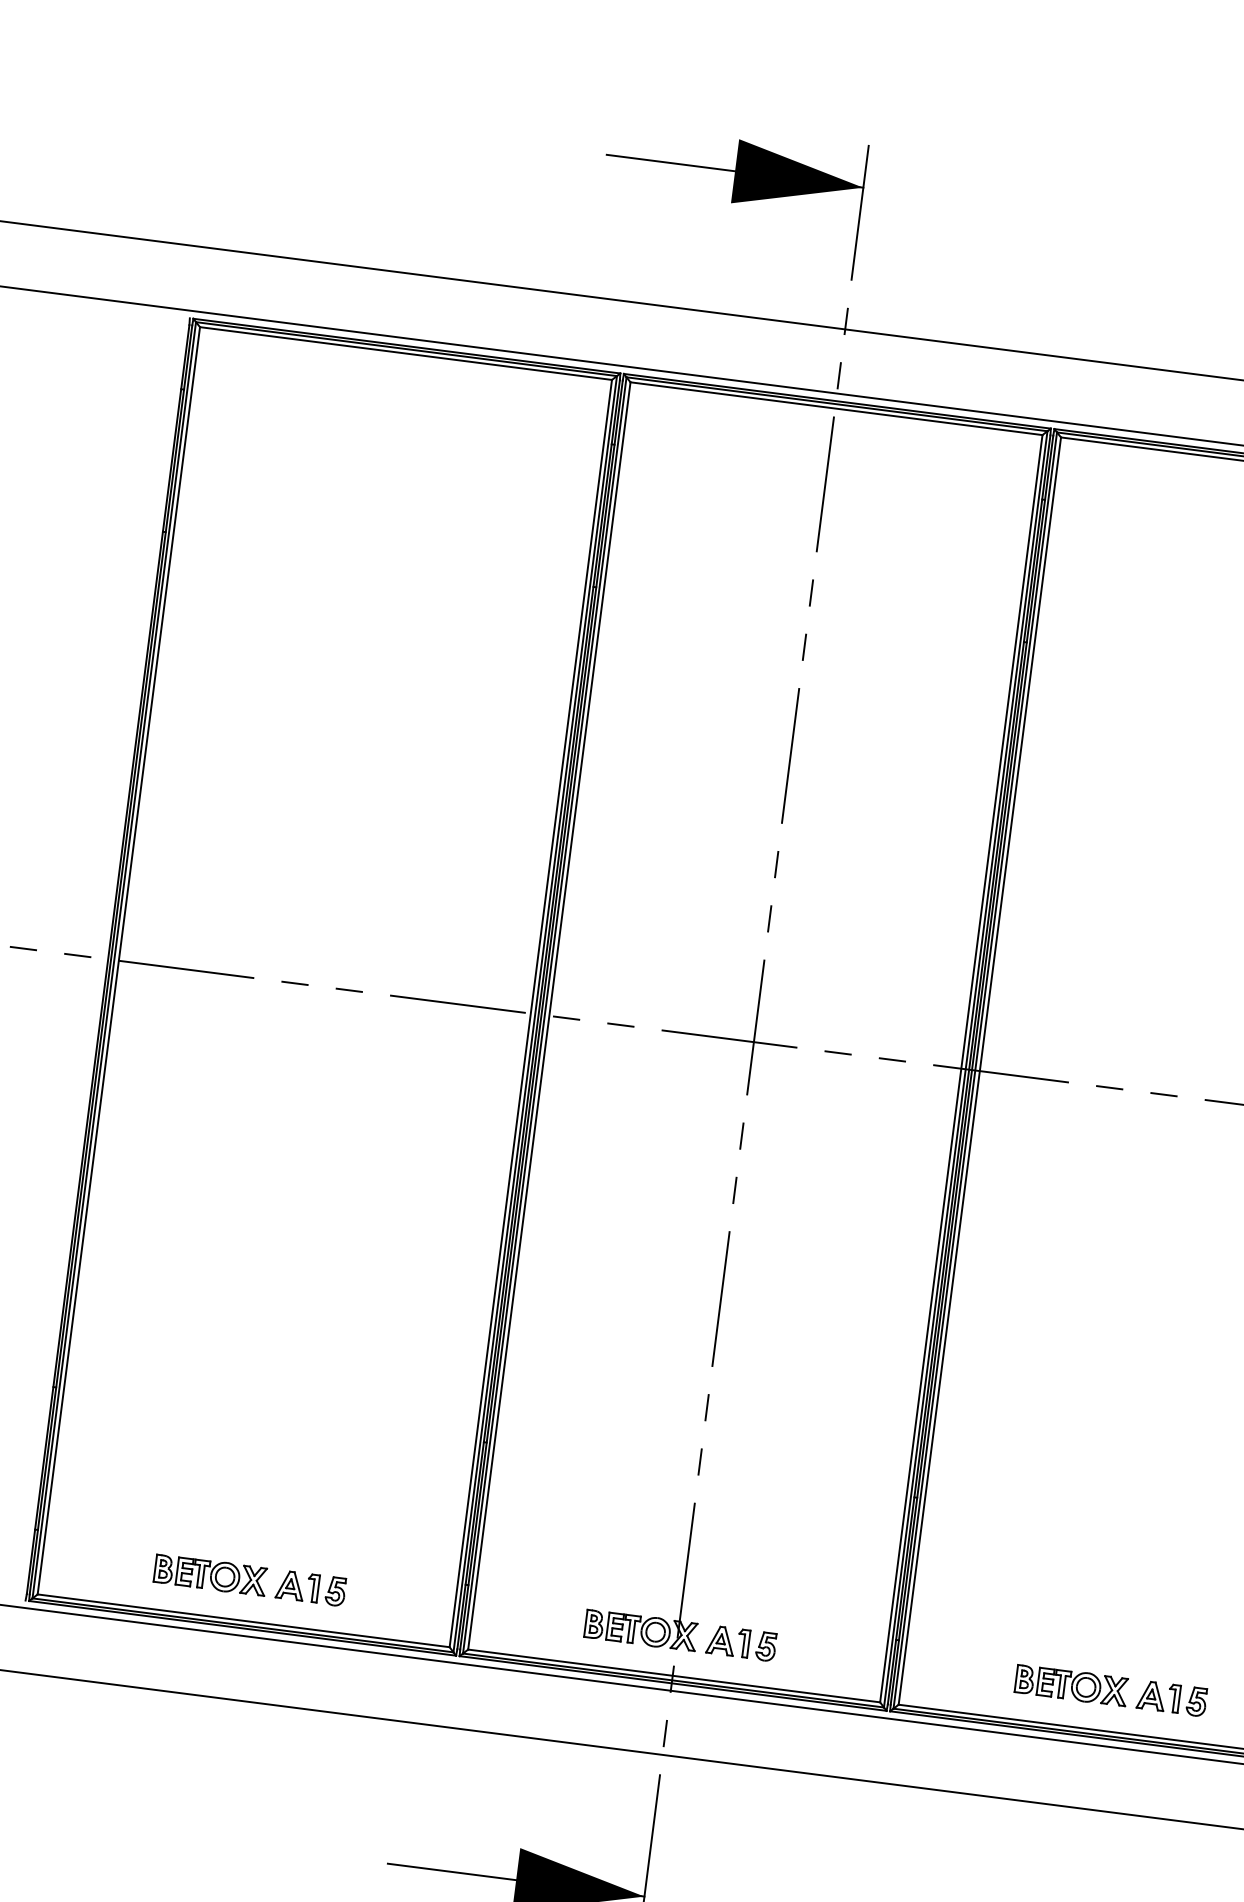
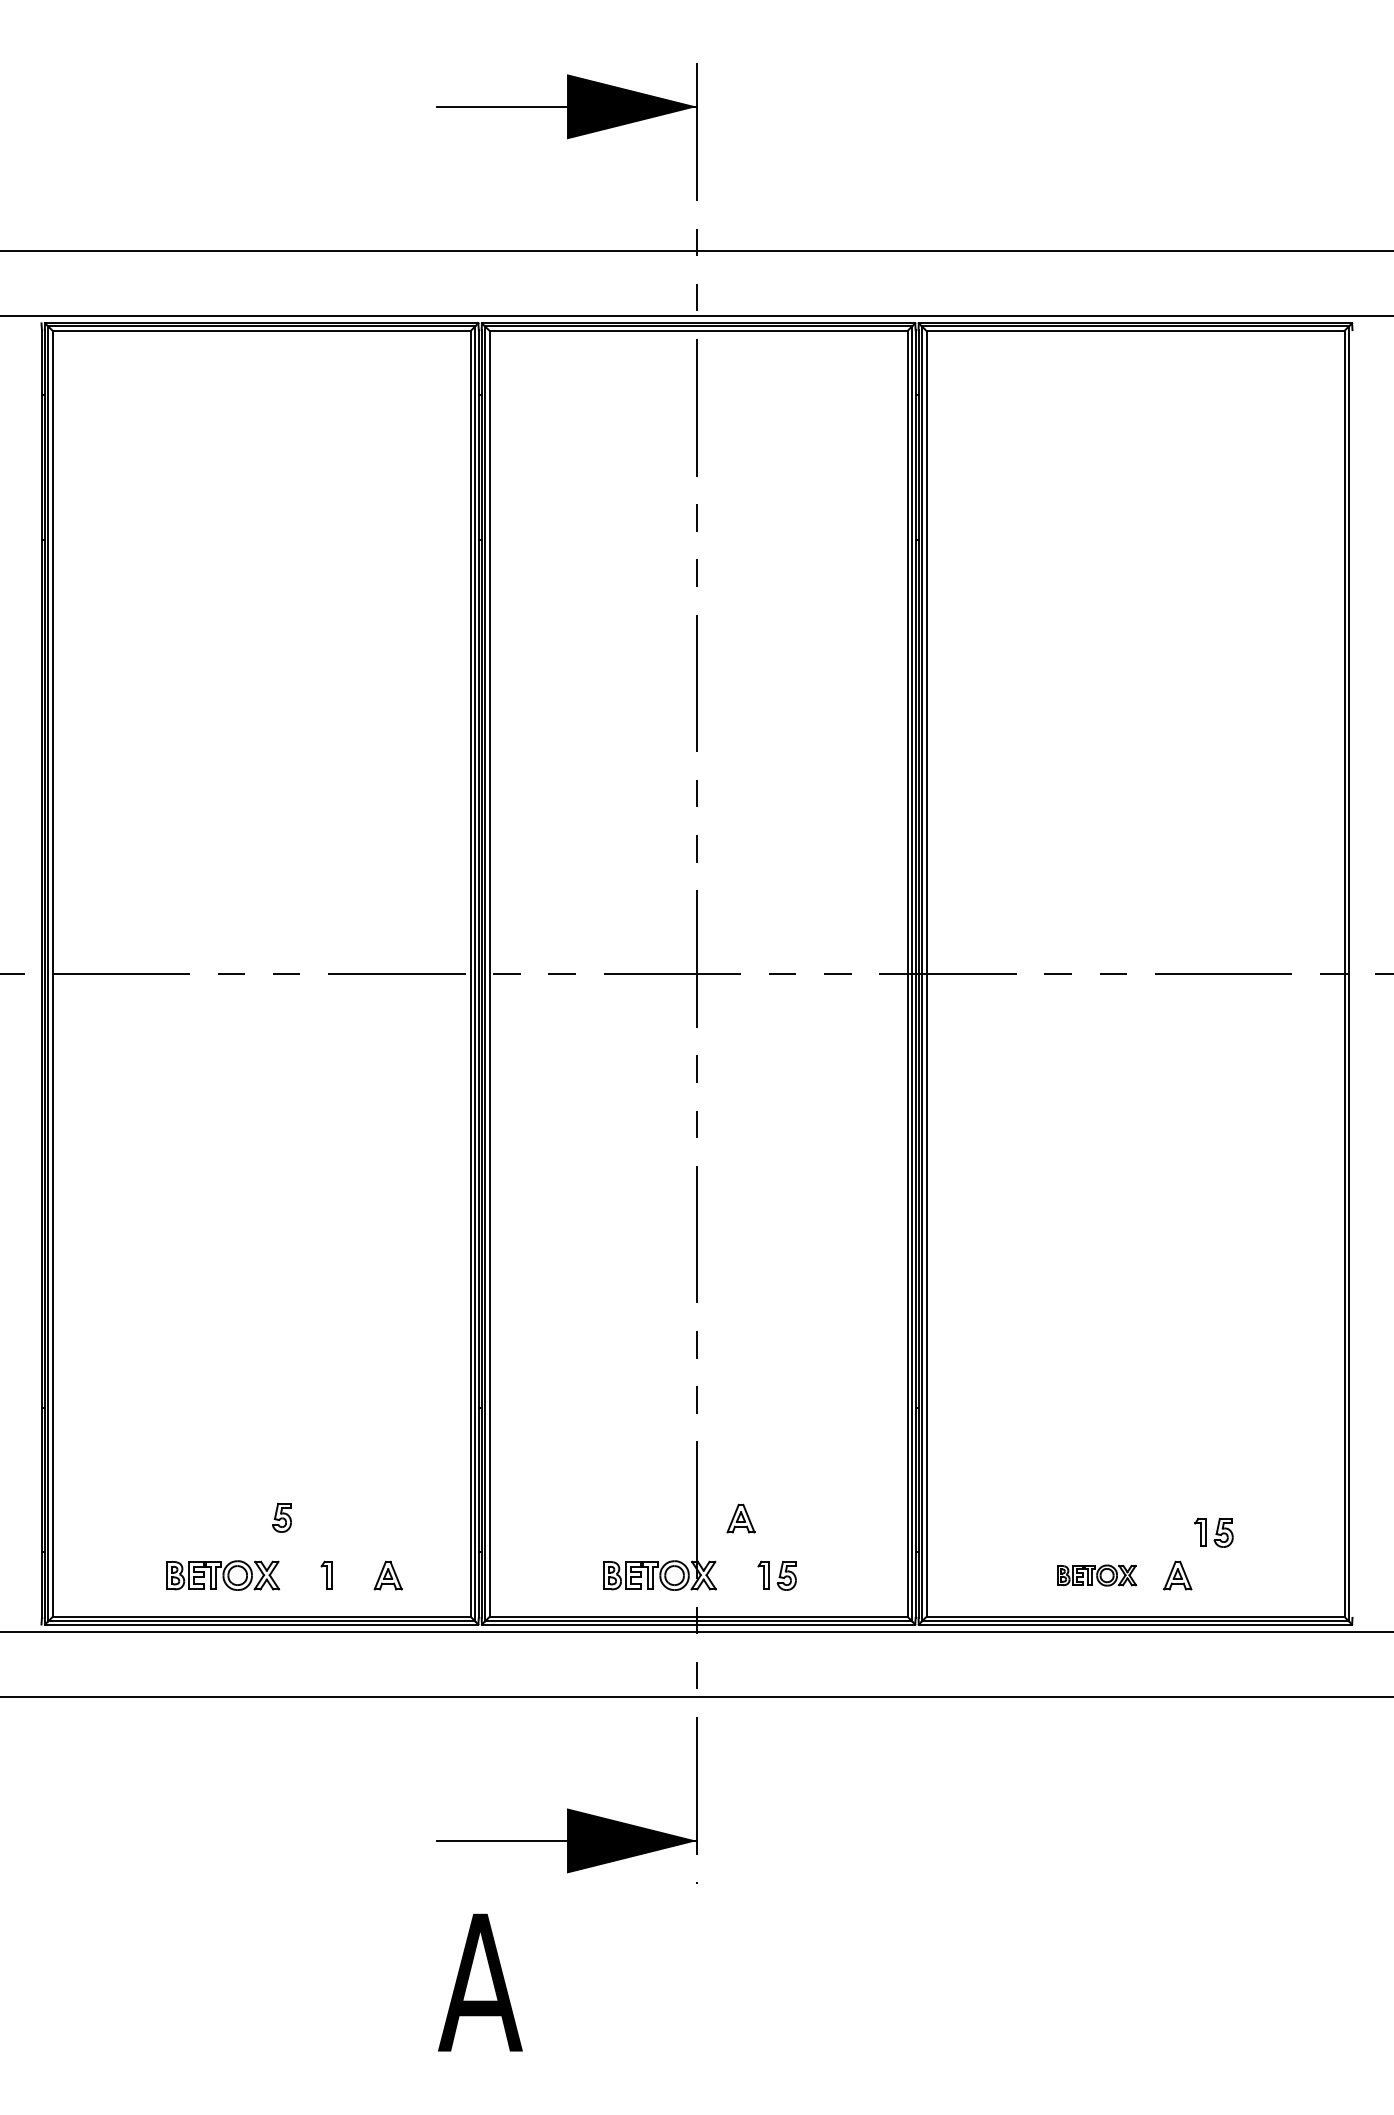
part: (289, 1585) -> (387, 1575), moved
part: (335, 1591) -> (281, 1517), moved
part: (720, 1640) -> (740, 1518), moved
part: (1071, 1685) -> (1096, 1575), size x0.7
part: (1186, 1700) -> (1213, 1532), moved

